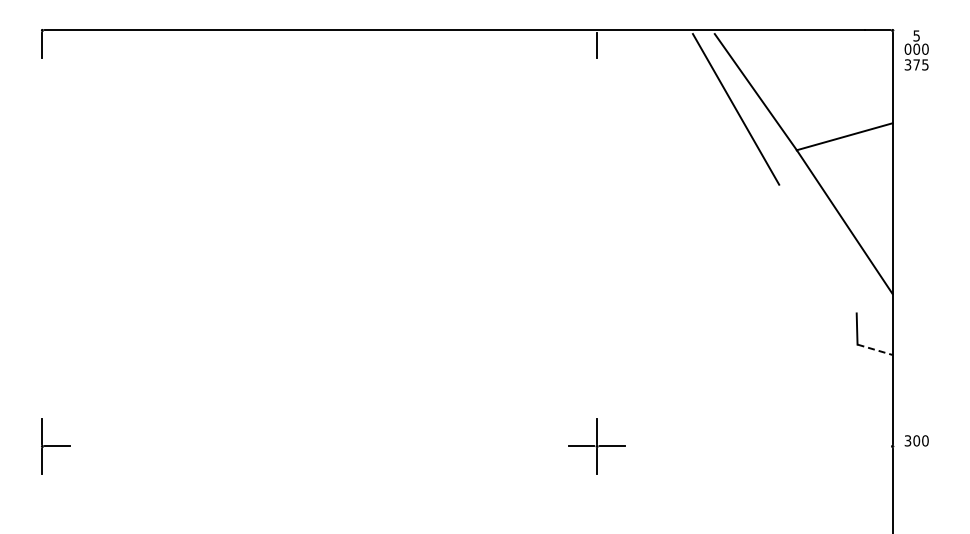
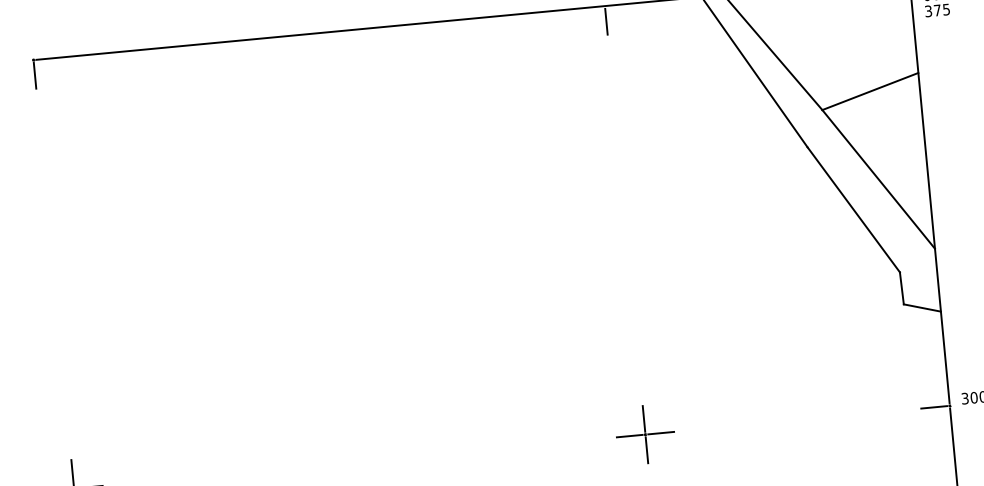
line: (817, 248) -> (853, 209), added
line: (875, 349) -> (922, 307), dashed -> solid
line: (876, 446) -> (933, 407), added

